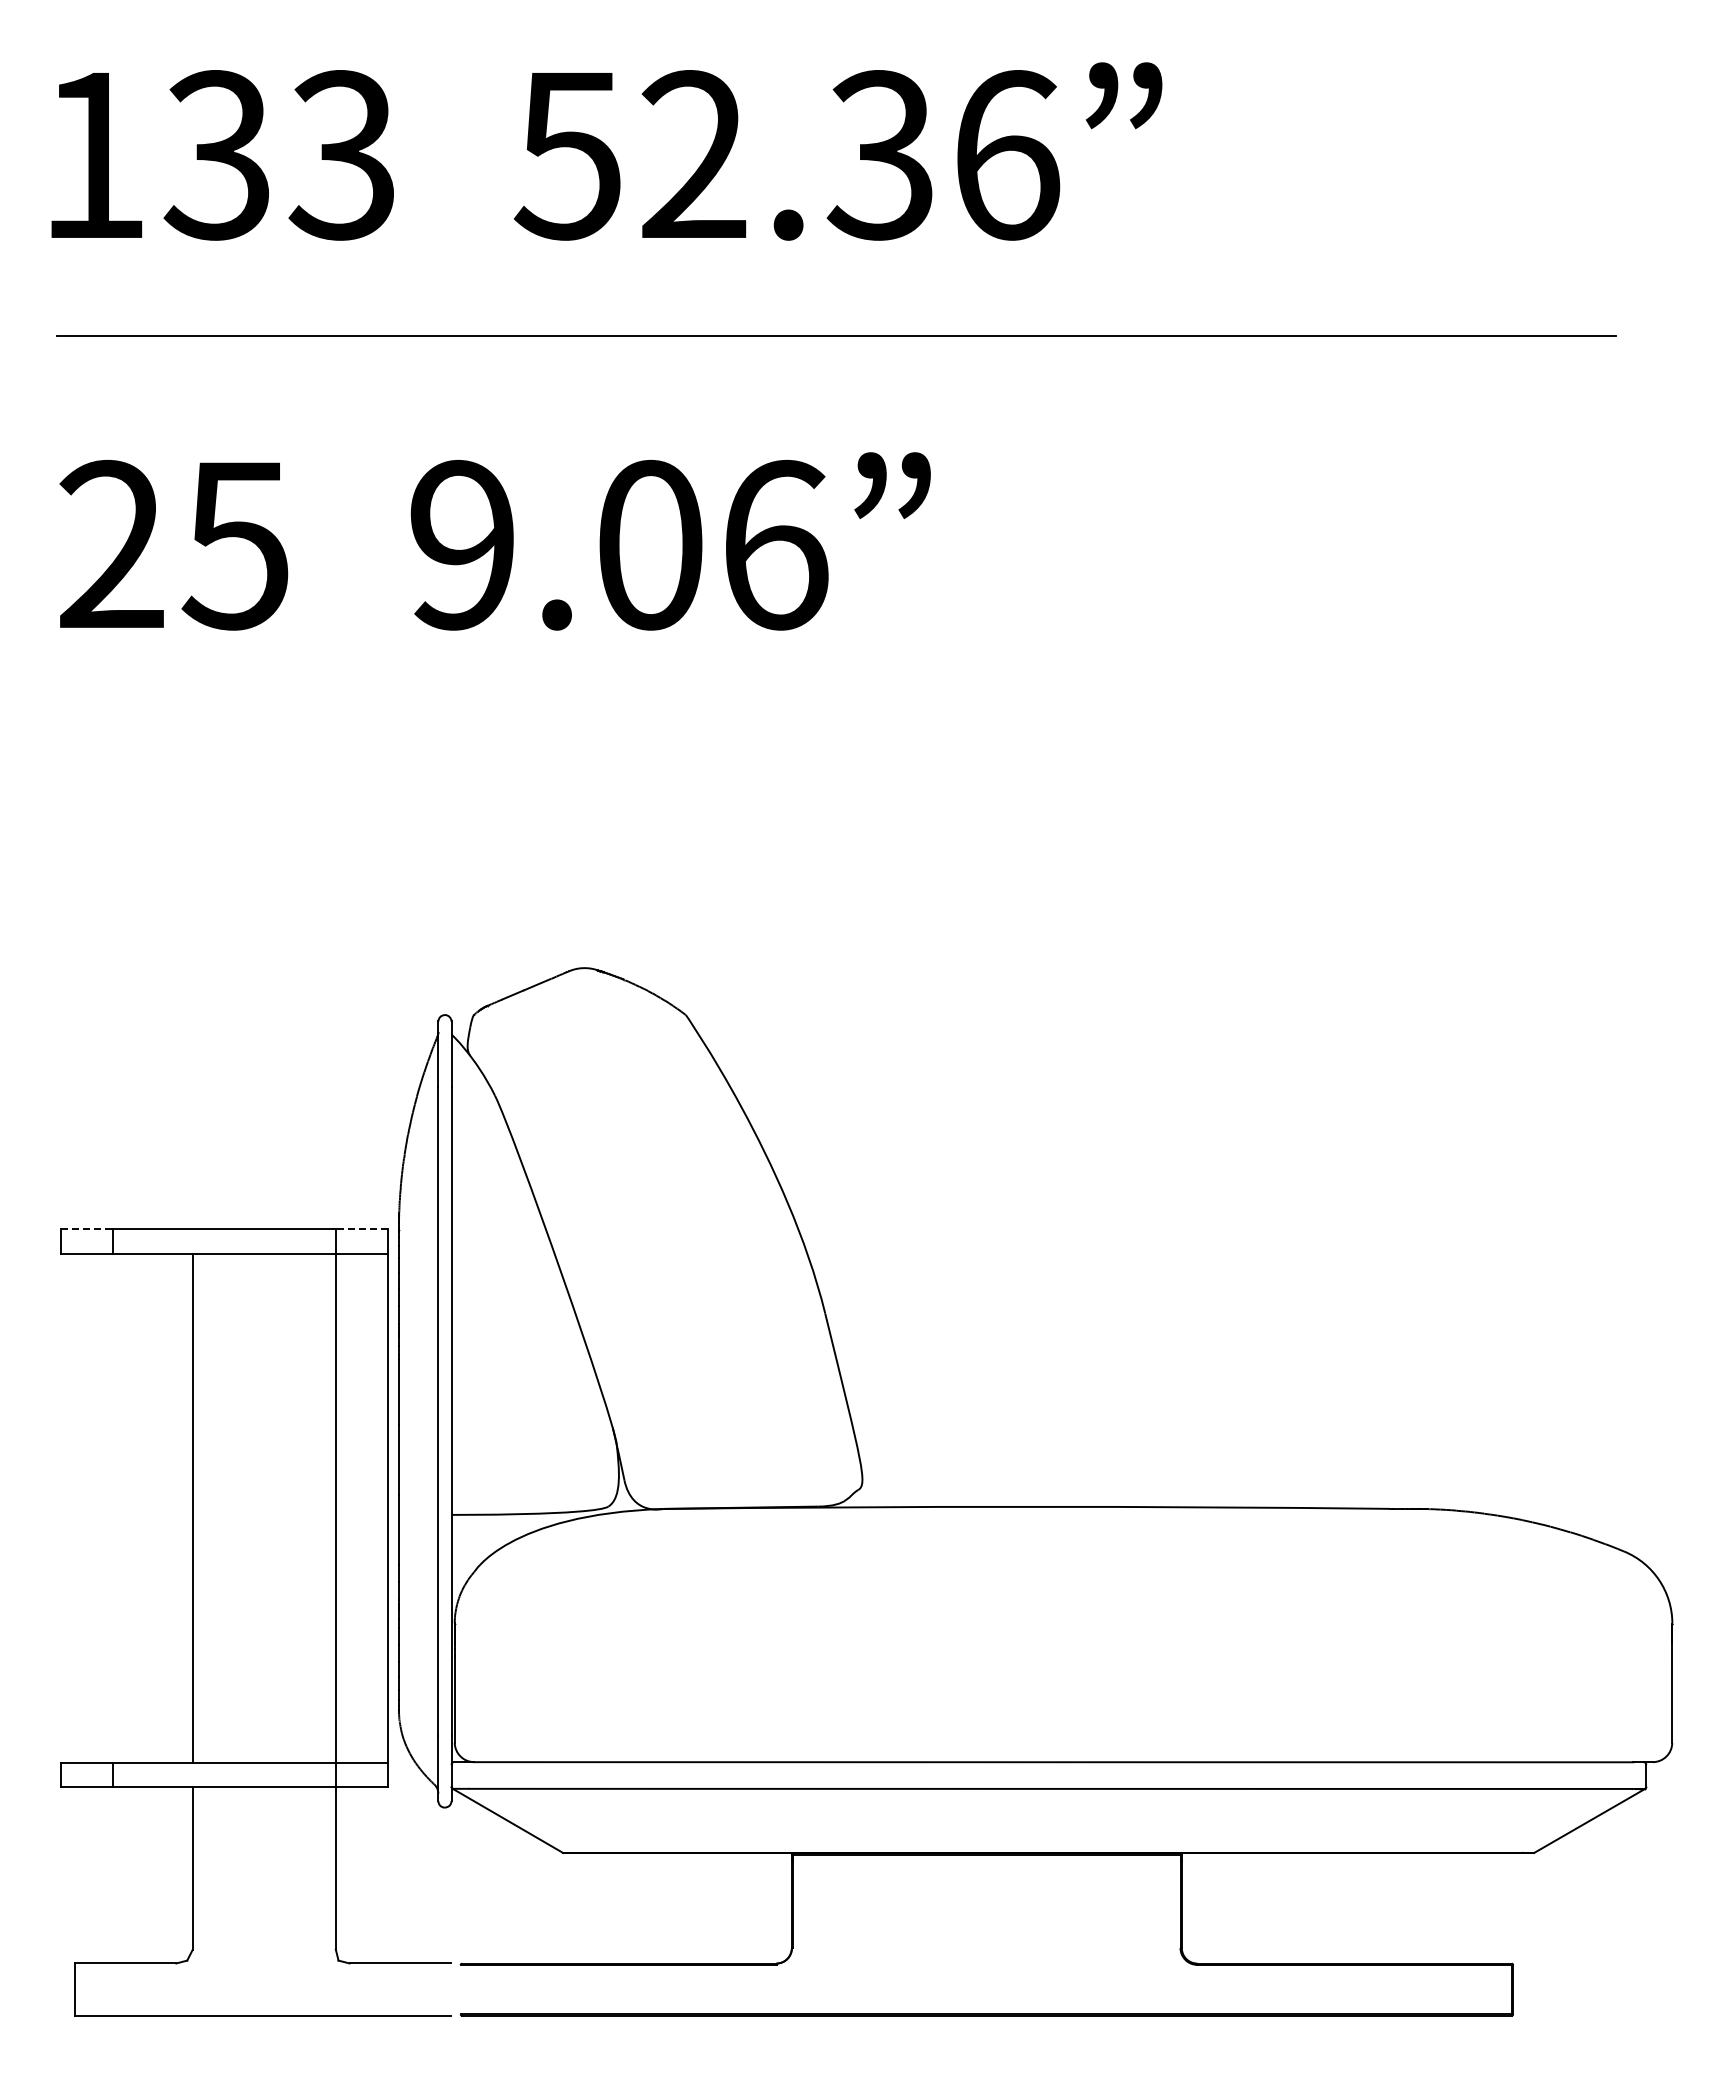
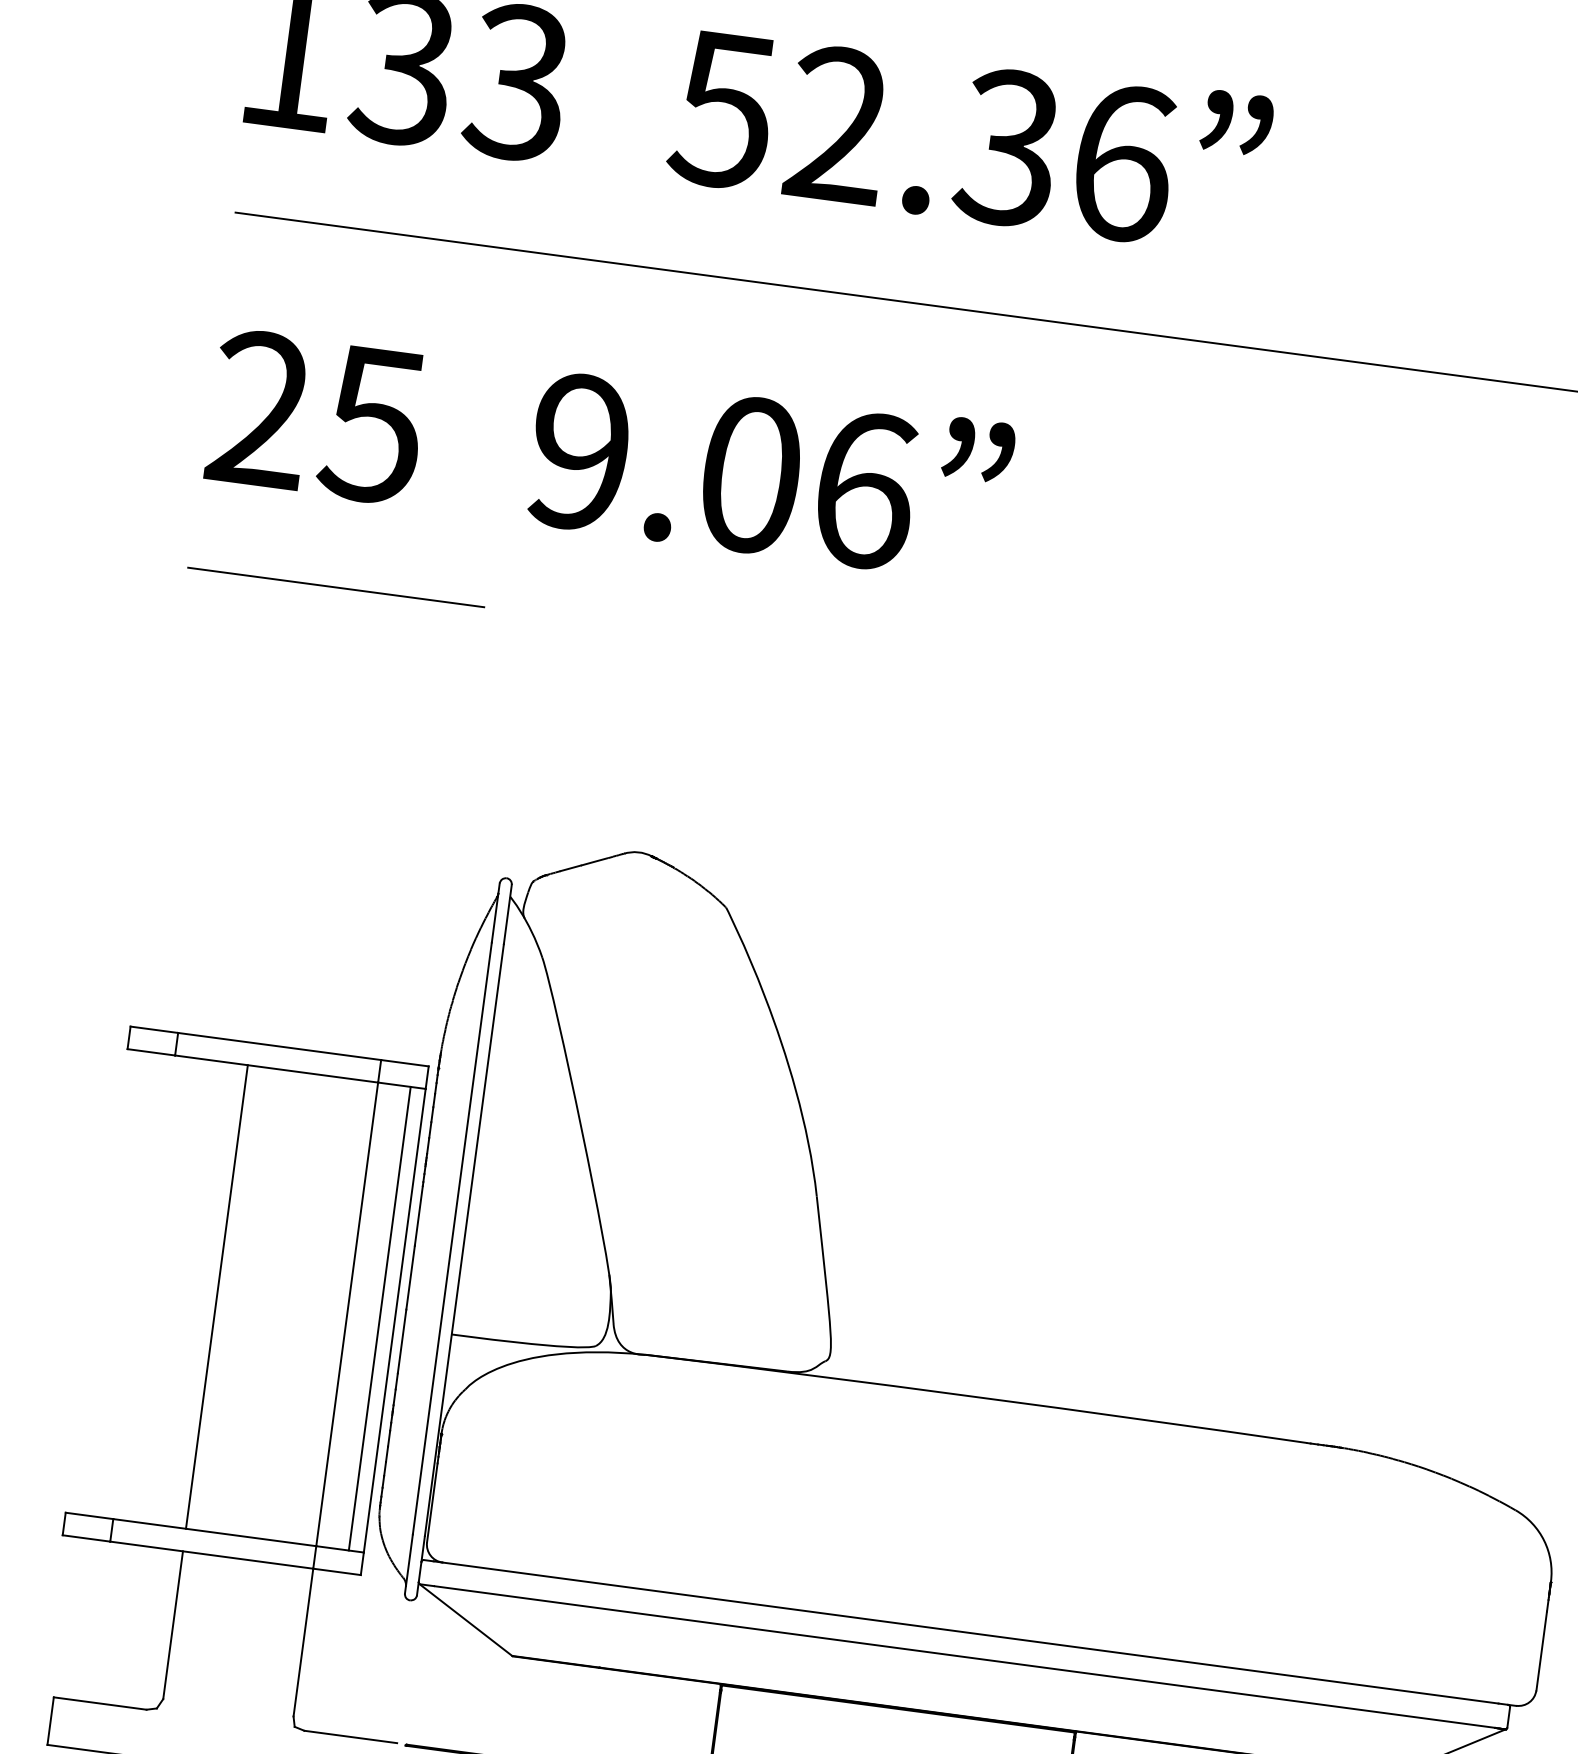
line: (218, 726) -> (335, 587), added
line: (87, 1229) -> (154, 1030), dashed -> solid
line: (361, 1229) -> (404, 1063), dashed -> solid
line: (371, 1507) -> (379, 1318), added

